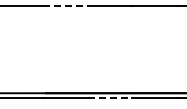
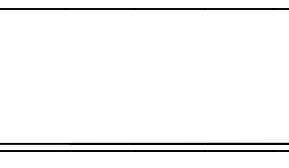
line: (65, 6) -> (101, 9), dashed -> solid
line: (110, 98) -> (170, 151), dashed -> solid

